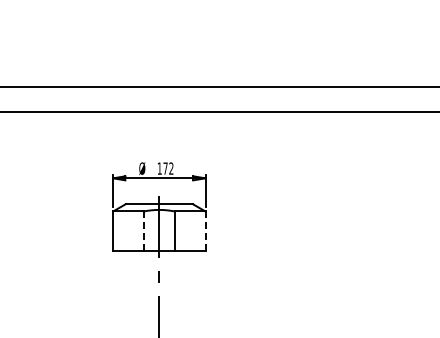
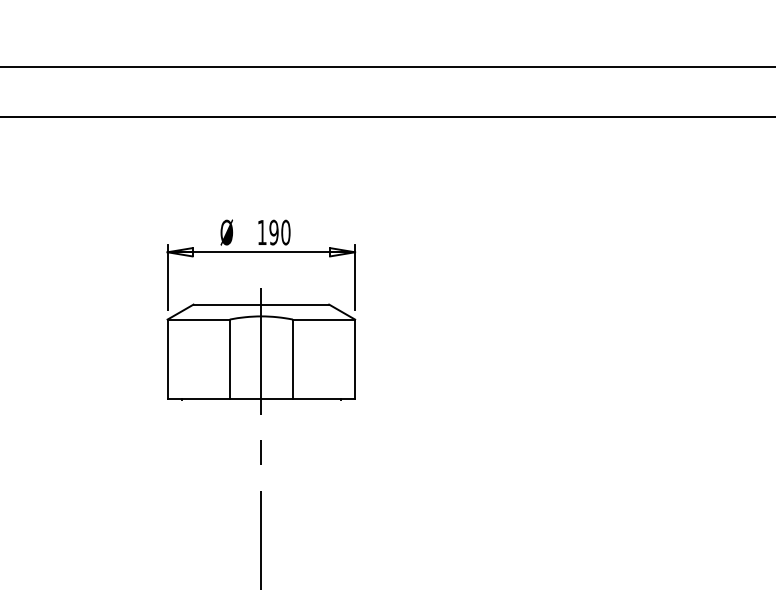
text: (168, 168) -> (279, 232), 172 -> 190
line: (143, 231) -> (229, 360), dashed -> solid
line: (205, 231) -> (355, 360), dashed -> solid

